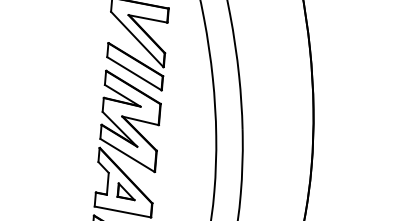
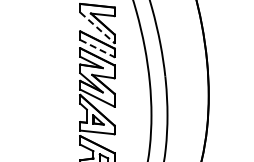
line: (137, 40) -> (97, 28), solid -> dashed
line: (134, 73) -> (97, 48), solid -> dashed

